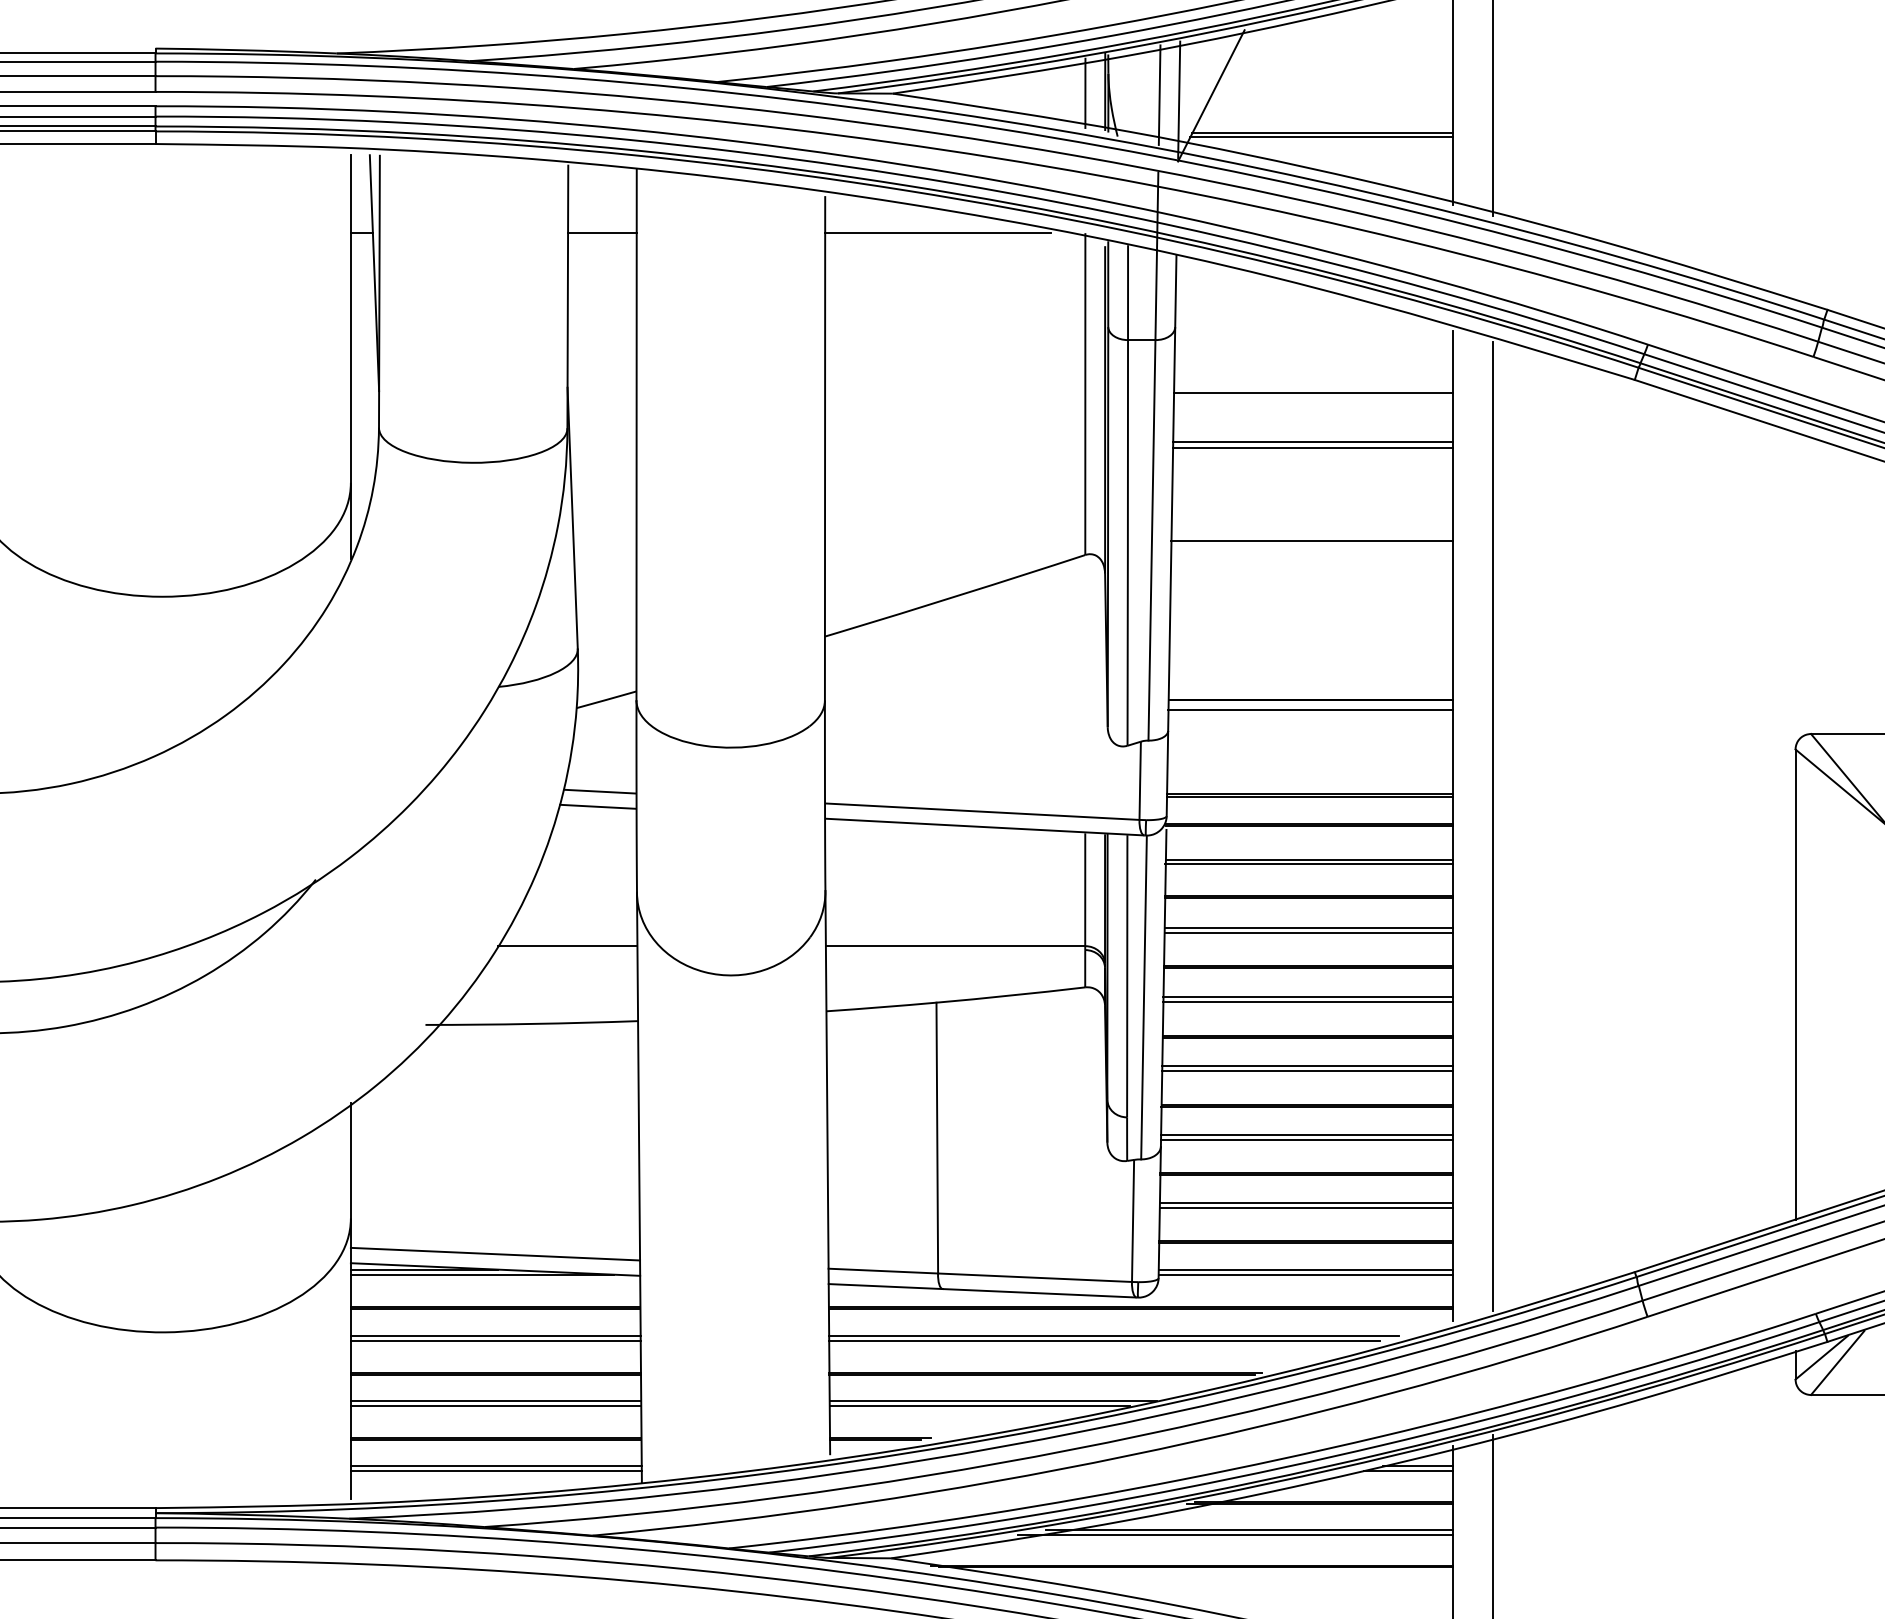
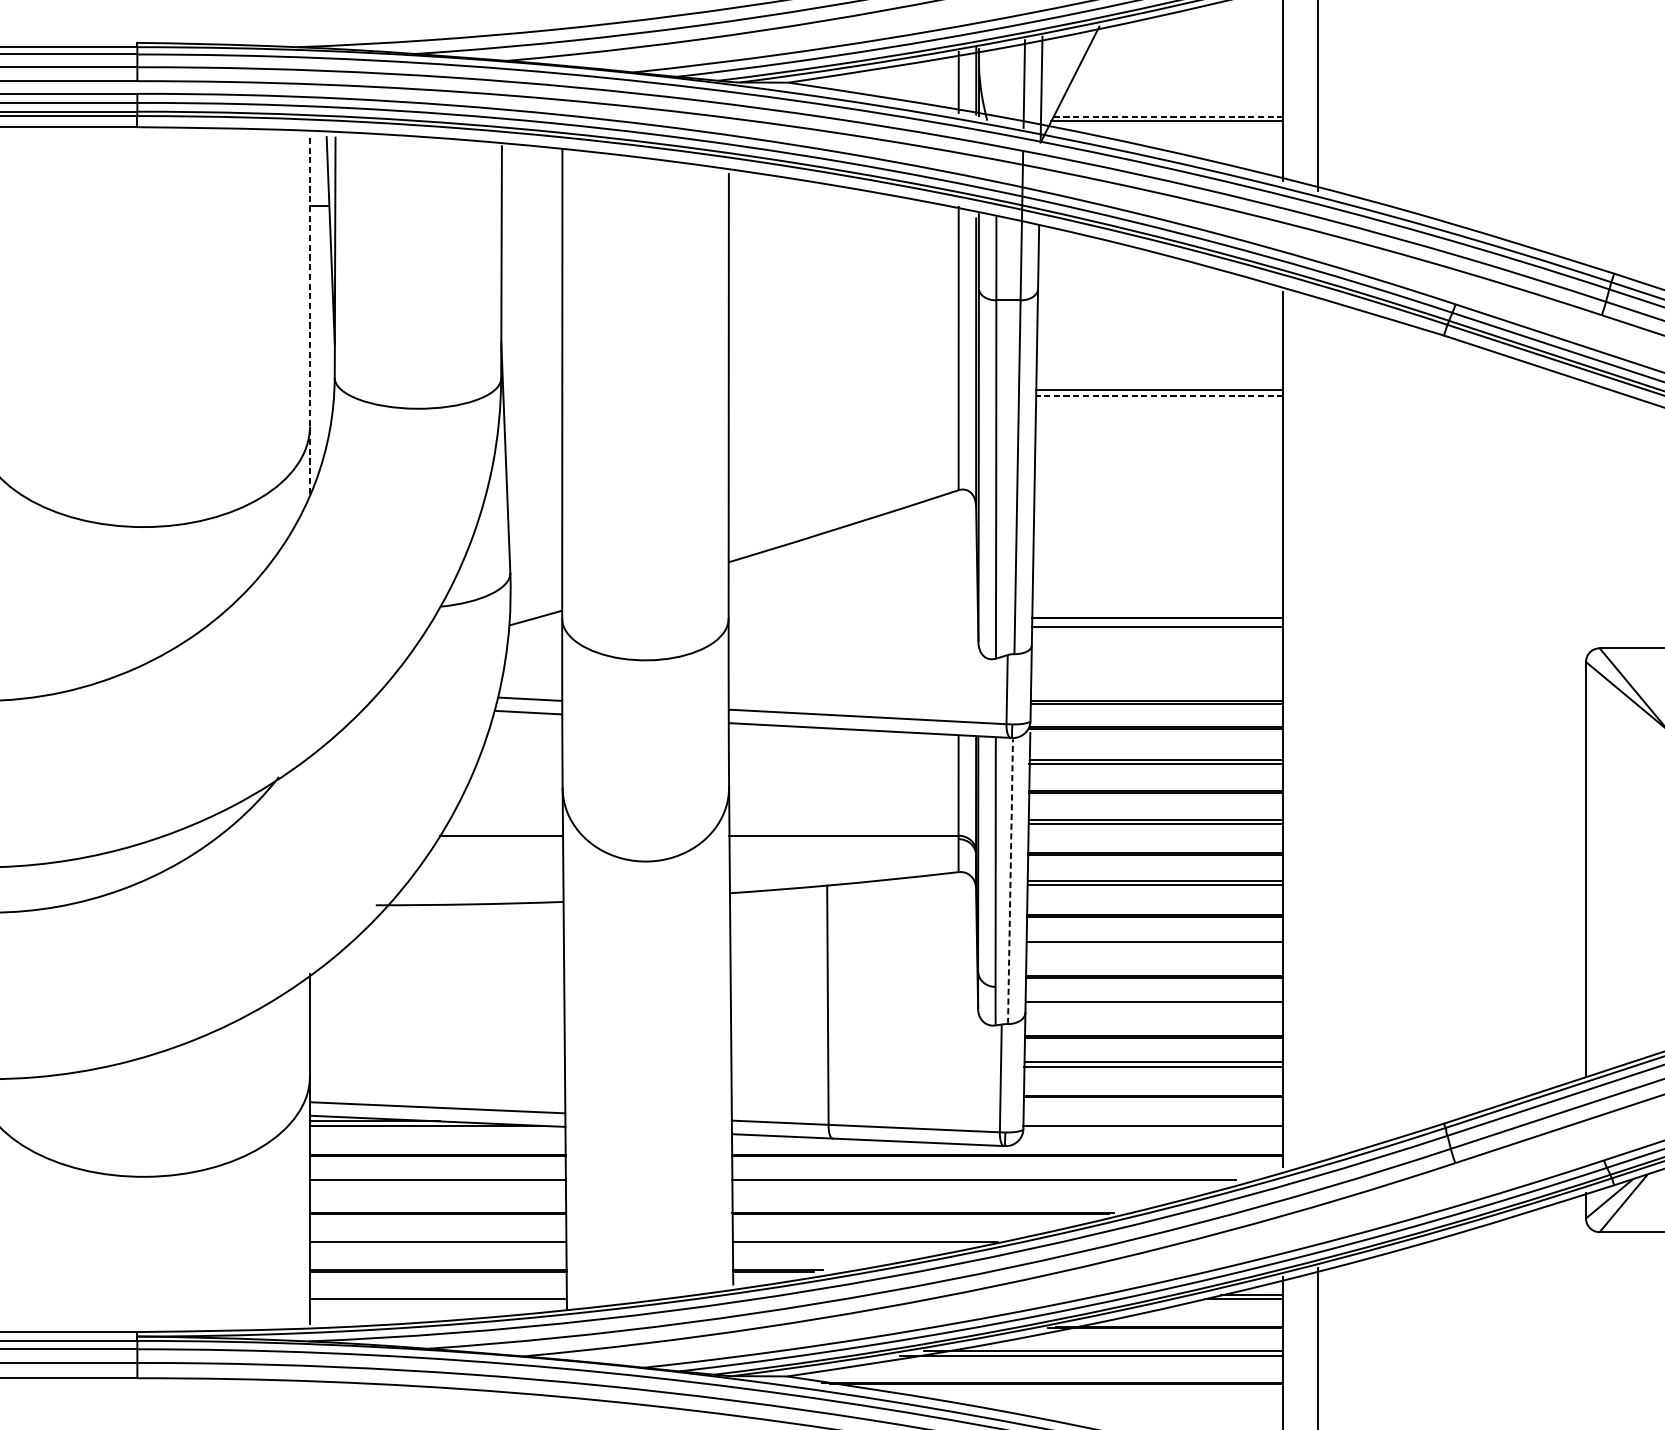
line: (1322, 132) -> (1168, 117), solid -> dashed
line: (602, 233) -> (532, 206), removed
line: (937, 233) -> (828, 206), removed
line: (350, 357) -> (309, 315), solid -> dashed
line: (1313, 392) -> (1160, 346), removed
line: (1312, 448) -> (1159, 396), solid -> dashed
line: (1311, 540) -> (1158, 477), removed
line: (1492, 825) -> (1318, 729), removed
line: (1144, 997) -> (1010, 881), solid -> dashed
line: (1307, 1071) -> (1154, 946), removed
line: (1306, 1139) -> (1154, 1006), removed
line: (1305, 1269) -> (1153, 1121), removed
line: (495, 1340) -> (437, 1184), removed
line: (1104, 1340) -> (975, 1184), removed
line: (495, 1401) -> (437, 1237), removed
line: (993, 1401) -> (877, 1237), removed
line: (495, 1465) -> (437, 1294), removed

